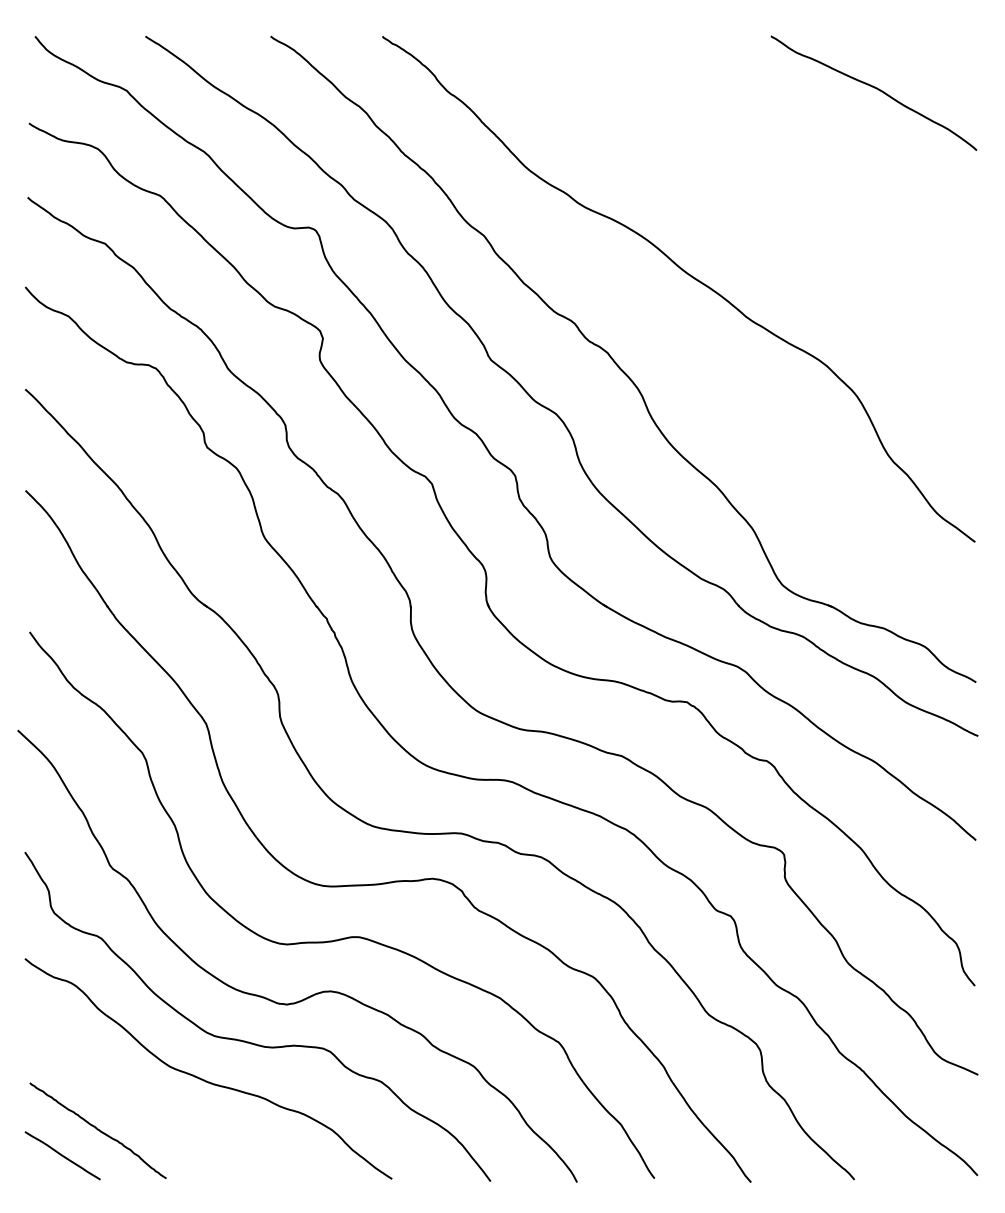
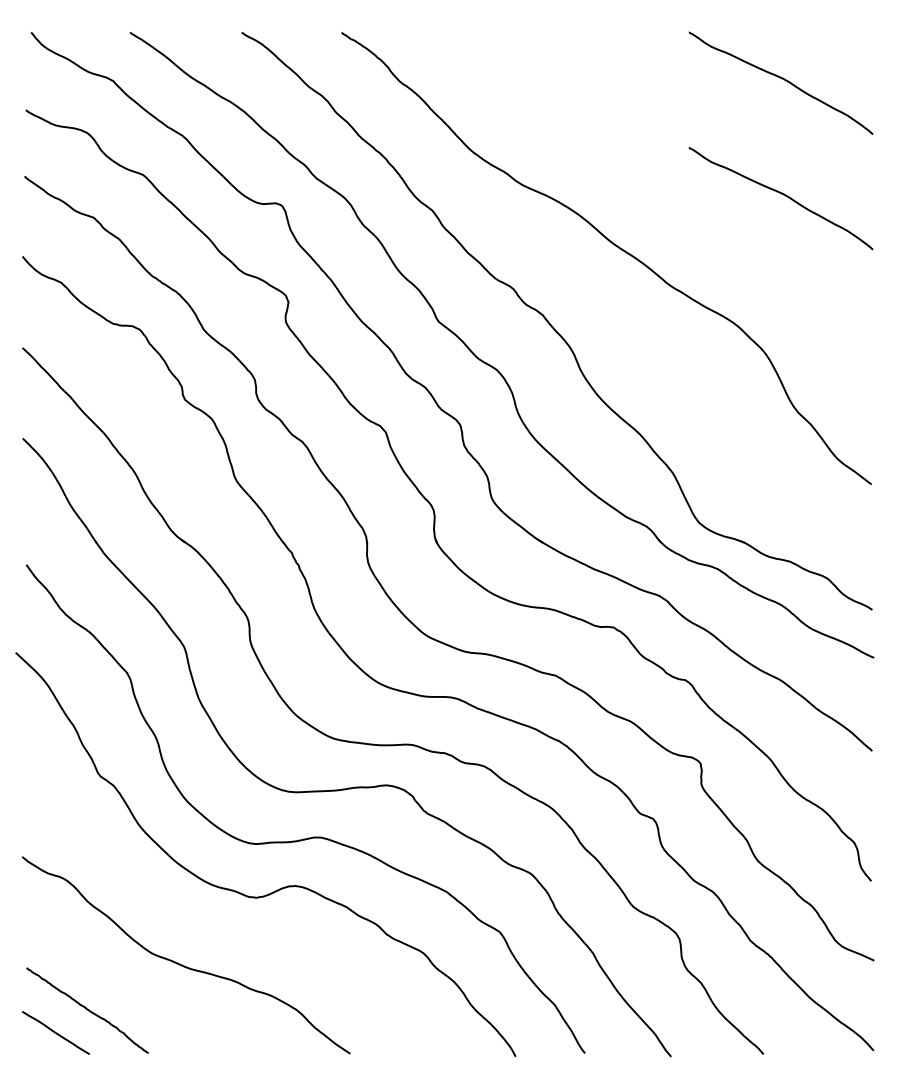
curve: (874, 217) -> (781, 194), added
curve: (252, 1042) -> (225, 931), removed

